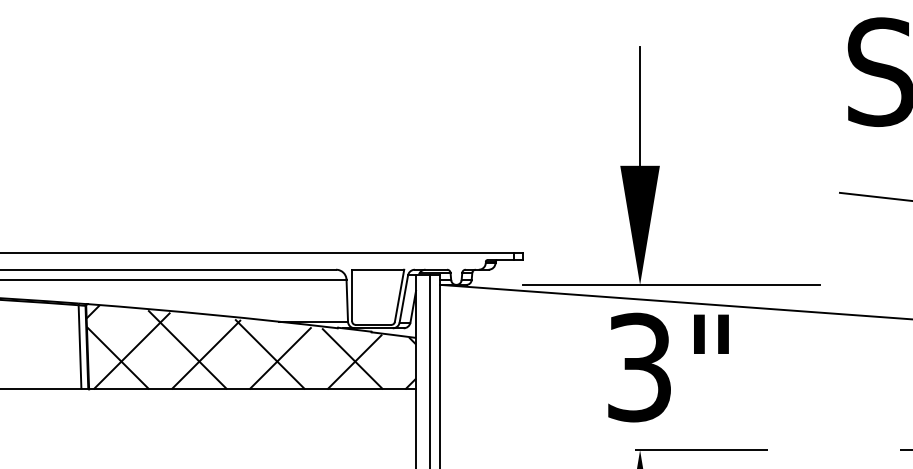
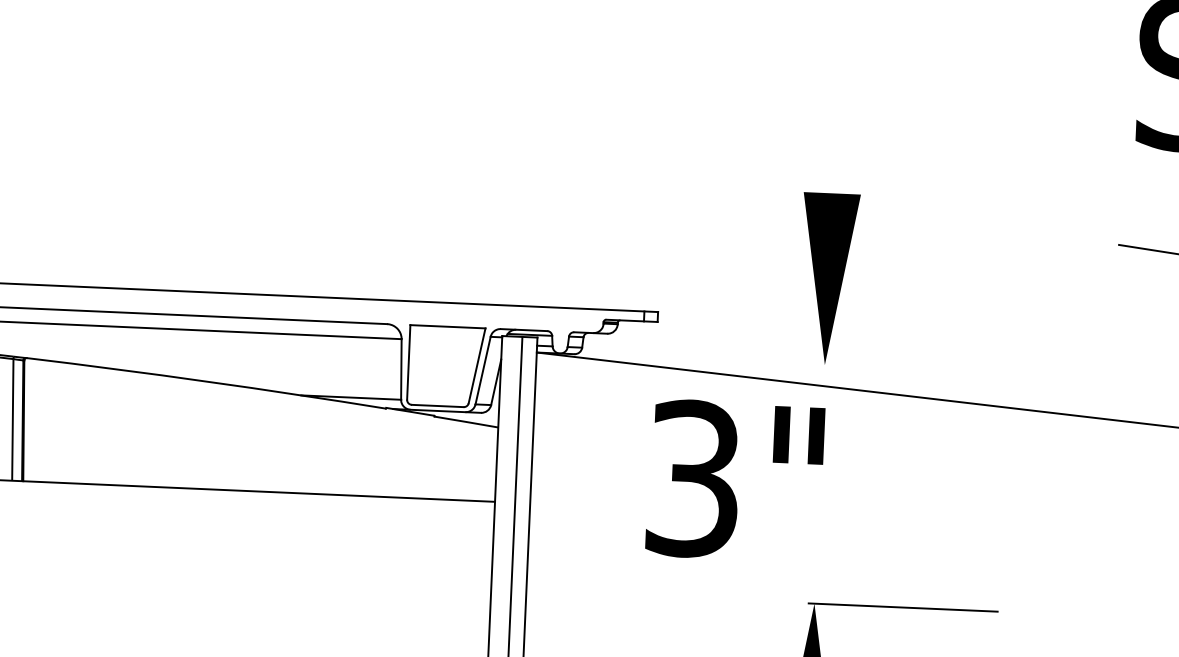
line: (640, 105) -> (836, 106), removed
line: (671, 284) -> (870, 366), removed
hatch: (251, 347) -> (260, 430), removed
text: (668, 367) -> (735, 480), moved

